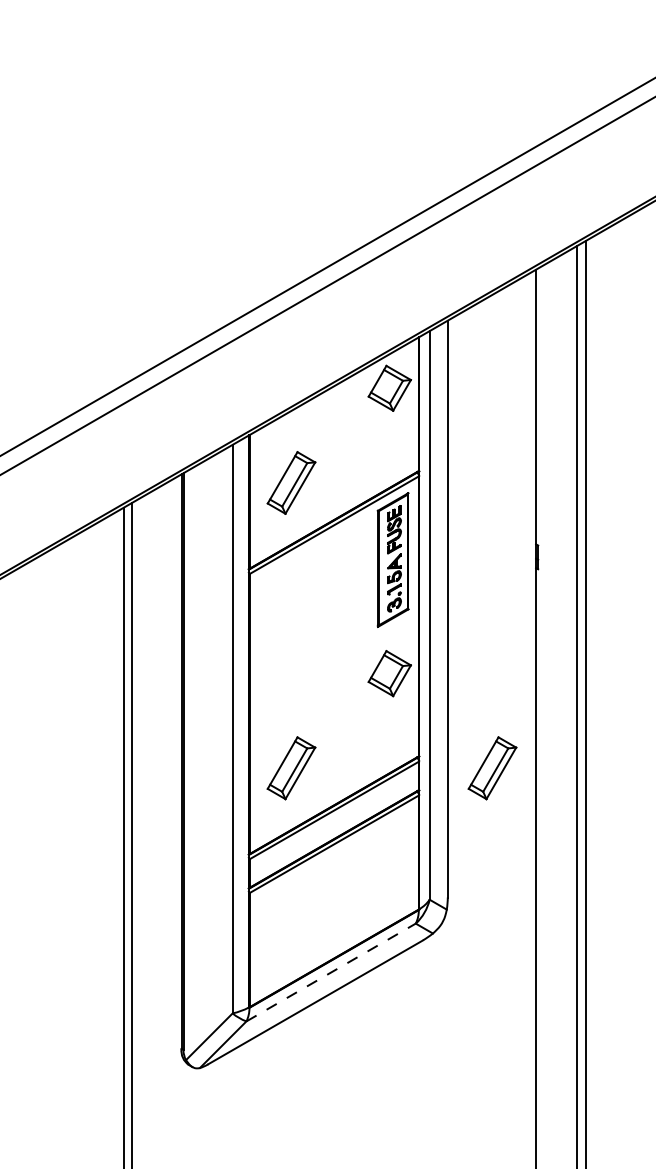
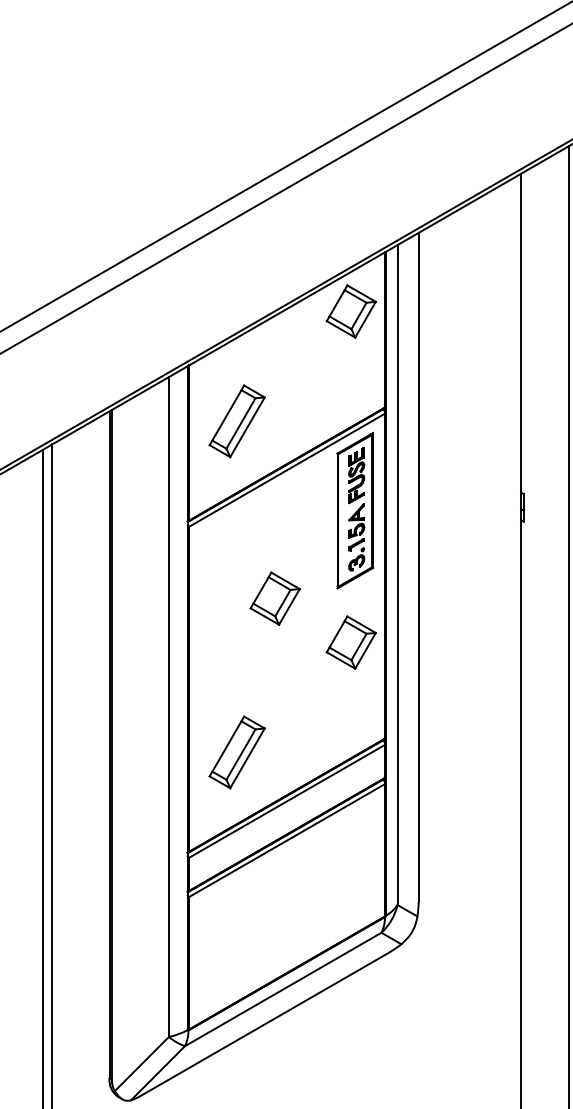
part: (324, 635) -> (275, 598), added
part: (492, 768) -> (470, 752), removed
line: (331, 972) -> (283, 989), dashed -> solid

